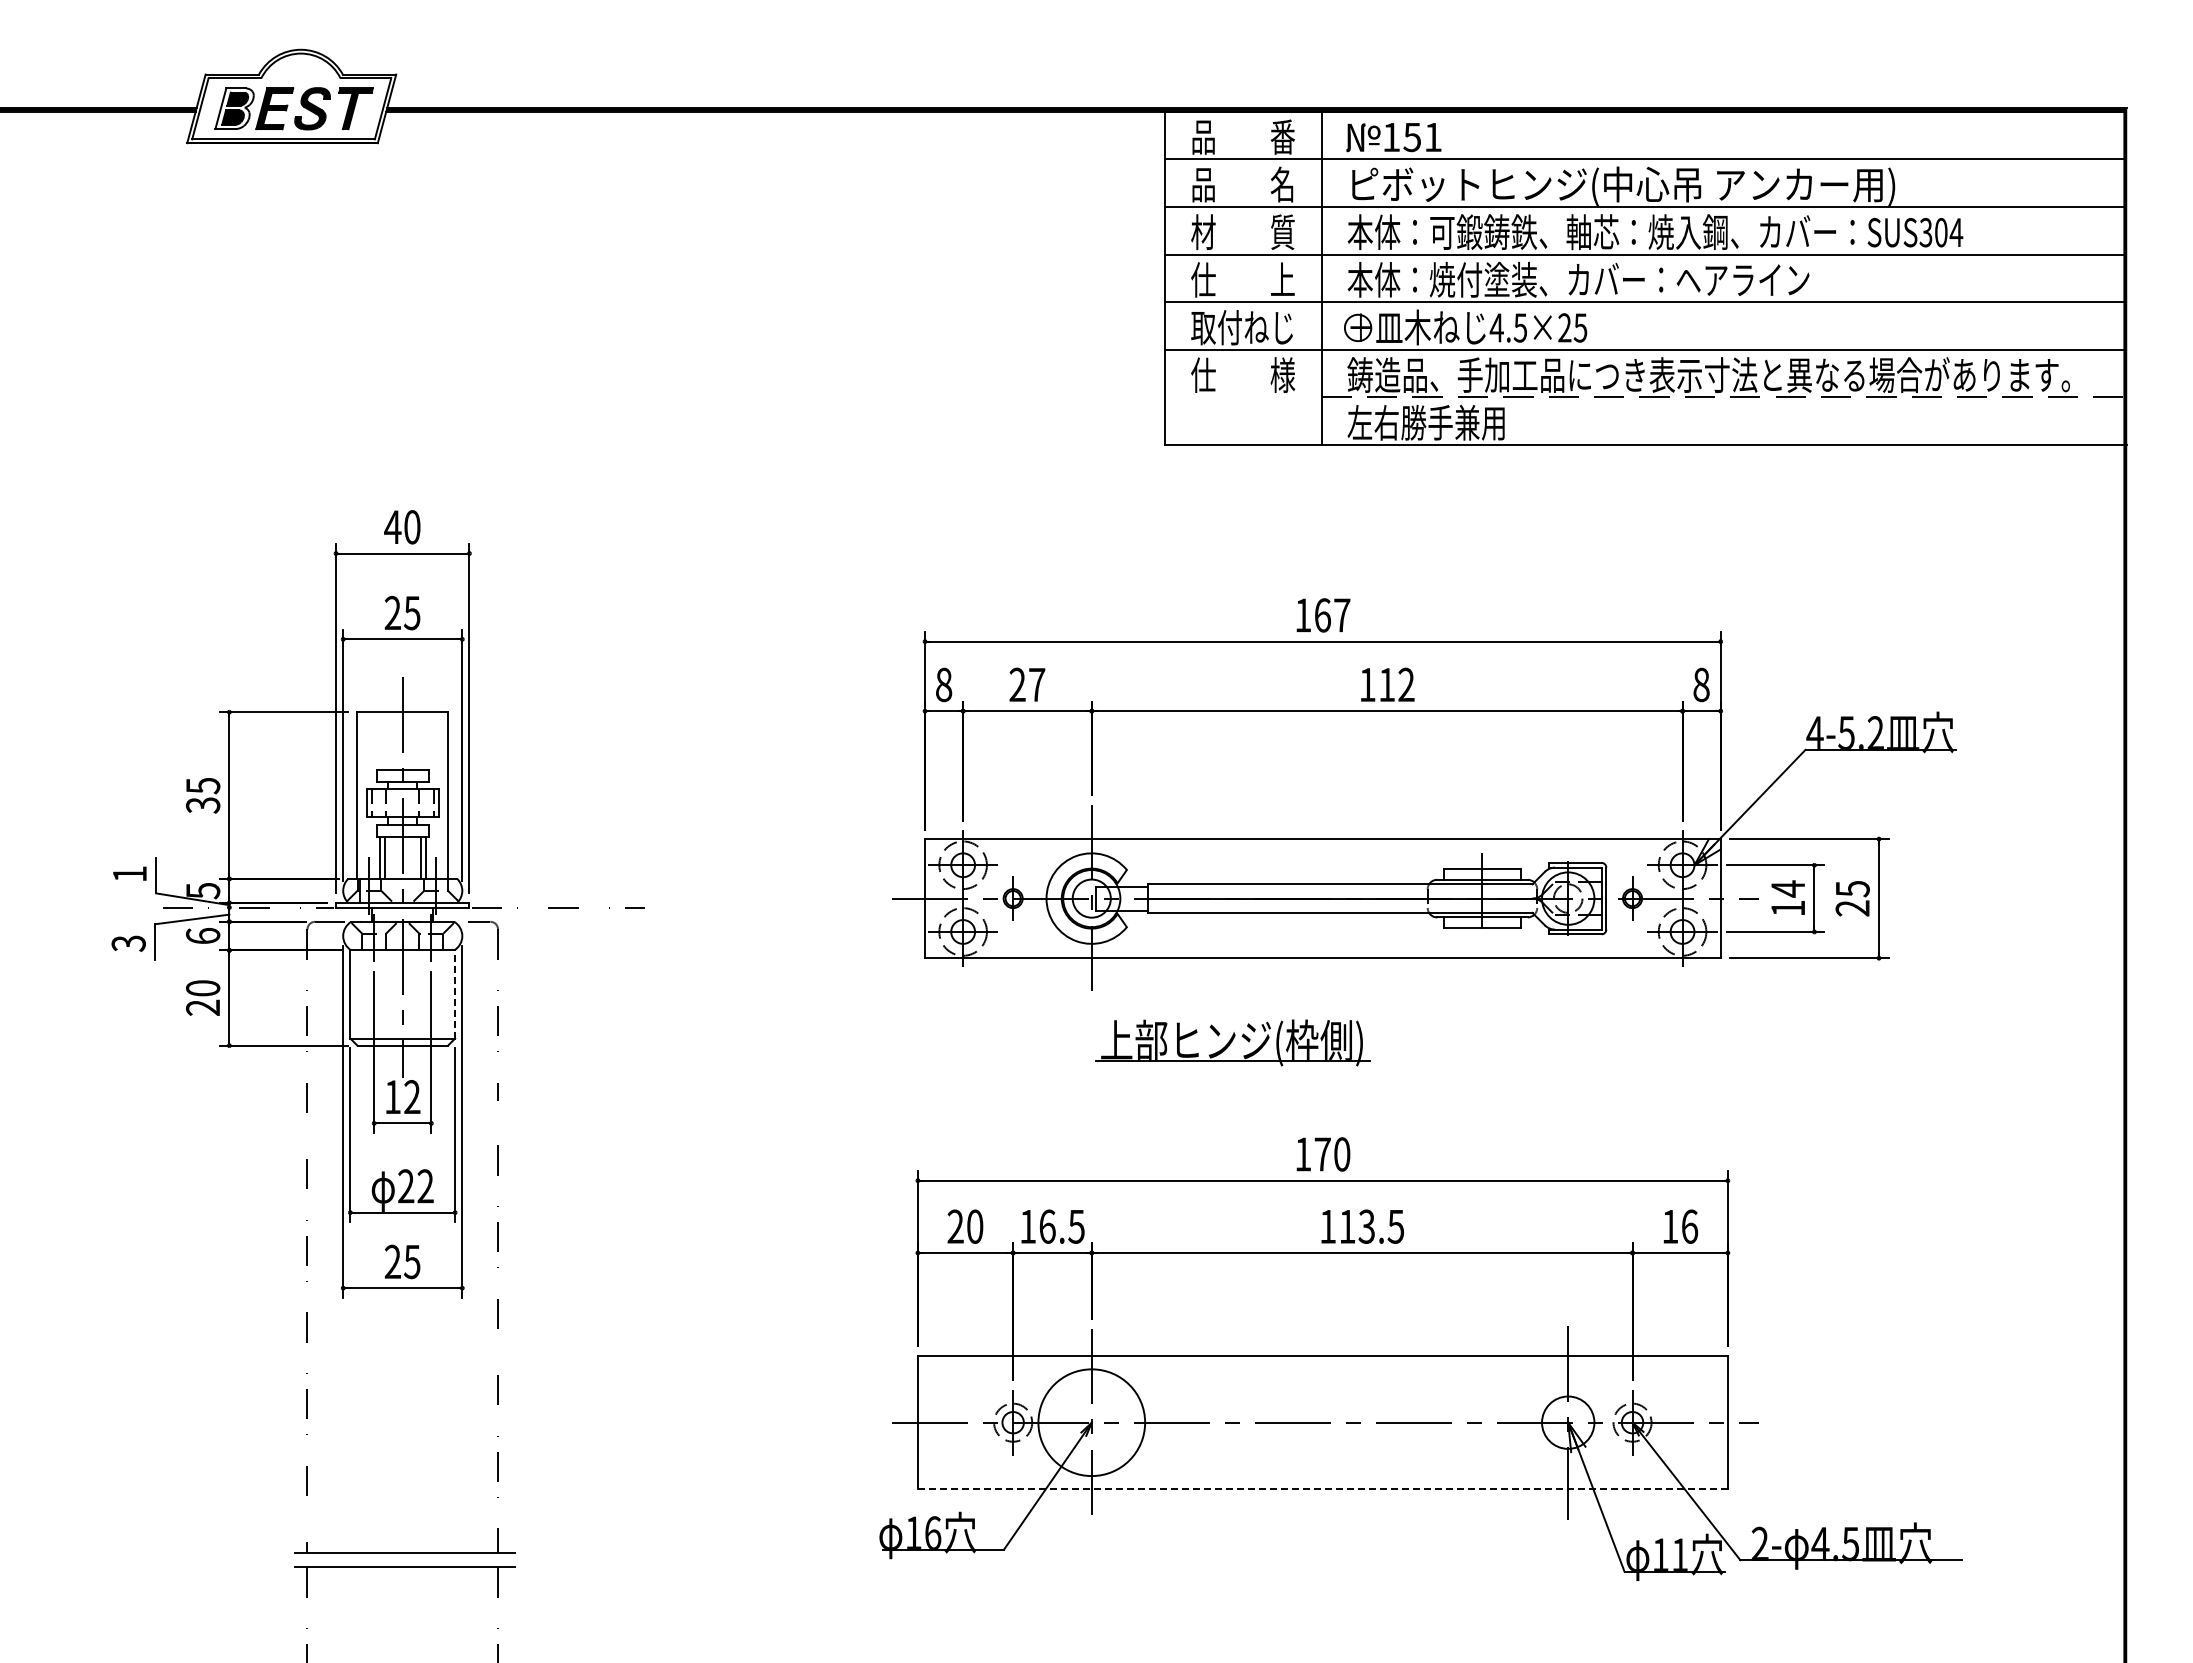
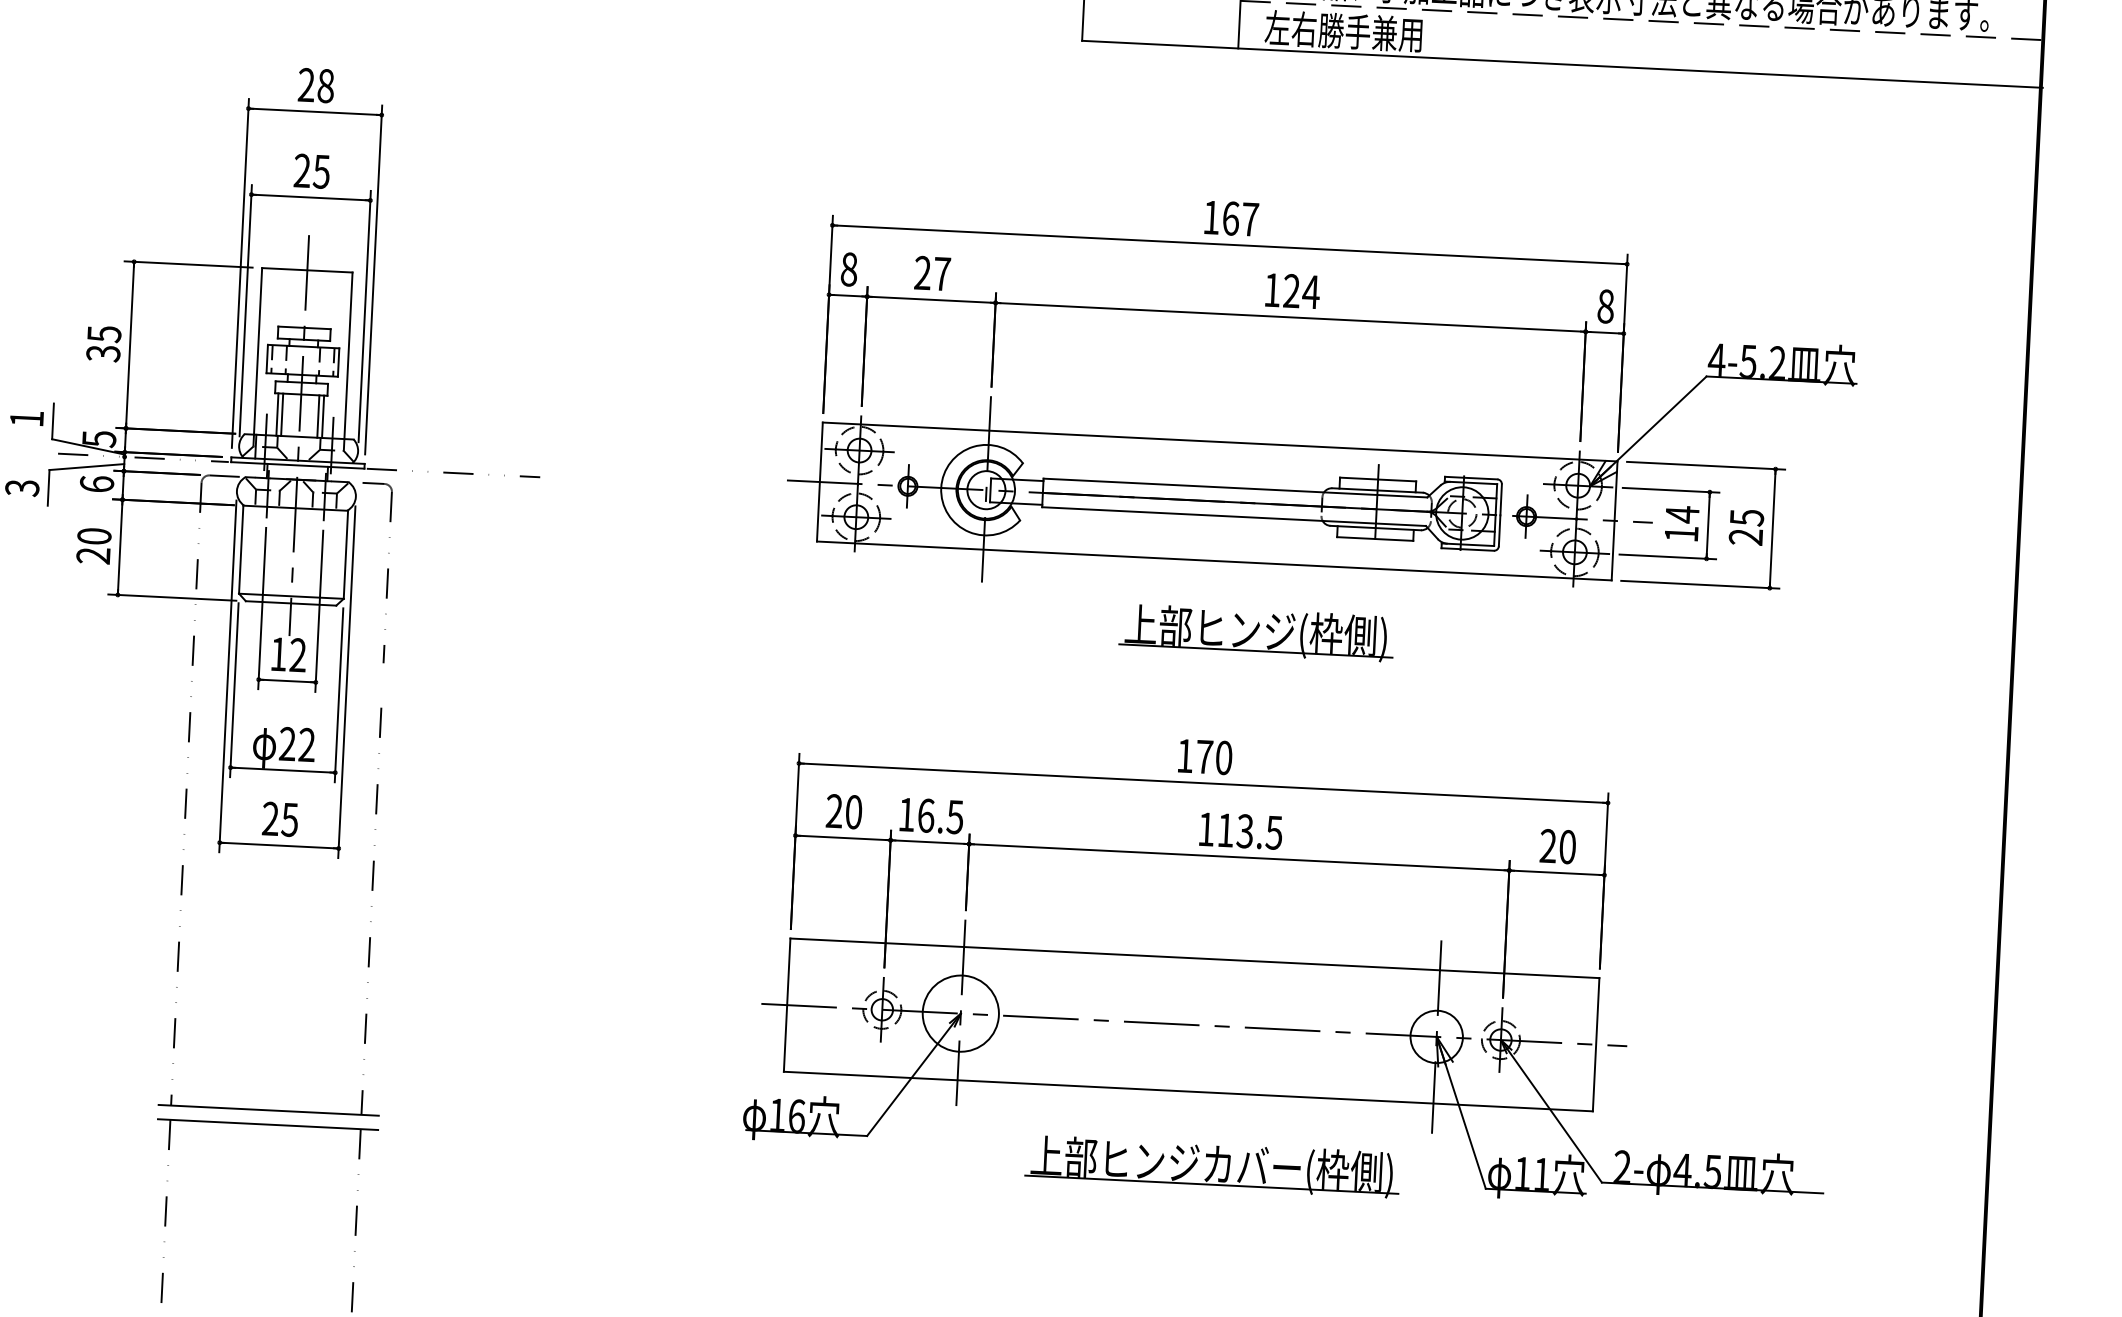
text: (402, 527) -> (316, 85), 40 -> 28
text: (1397, 684) -> (1302, 291), 112 -> 124
line: (455, 993) -> (346, 553), dashed -> solid
part: (1232, 1042) -> (1256, 632), moved
text: (1680, 1226) -> (1558, 846), 16 -> 20
circle: (1091, 1422) -> (960, 1013), size x0.71
line: (1322, 1489) -> (1188, 1091), dashed -> solid
part: (1350, 1562) -> (1212, 1165), added

